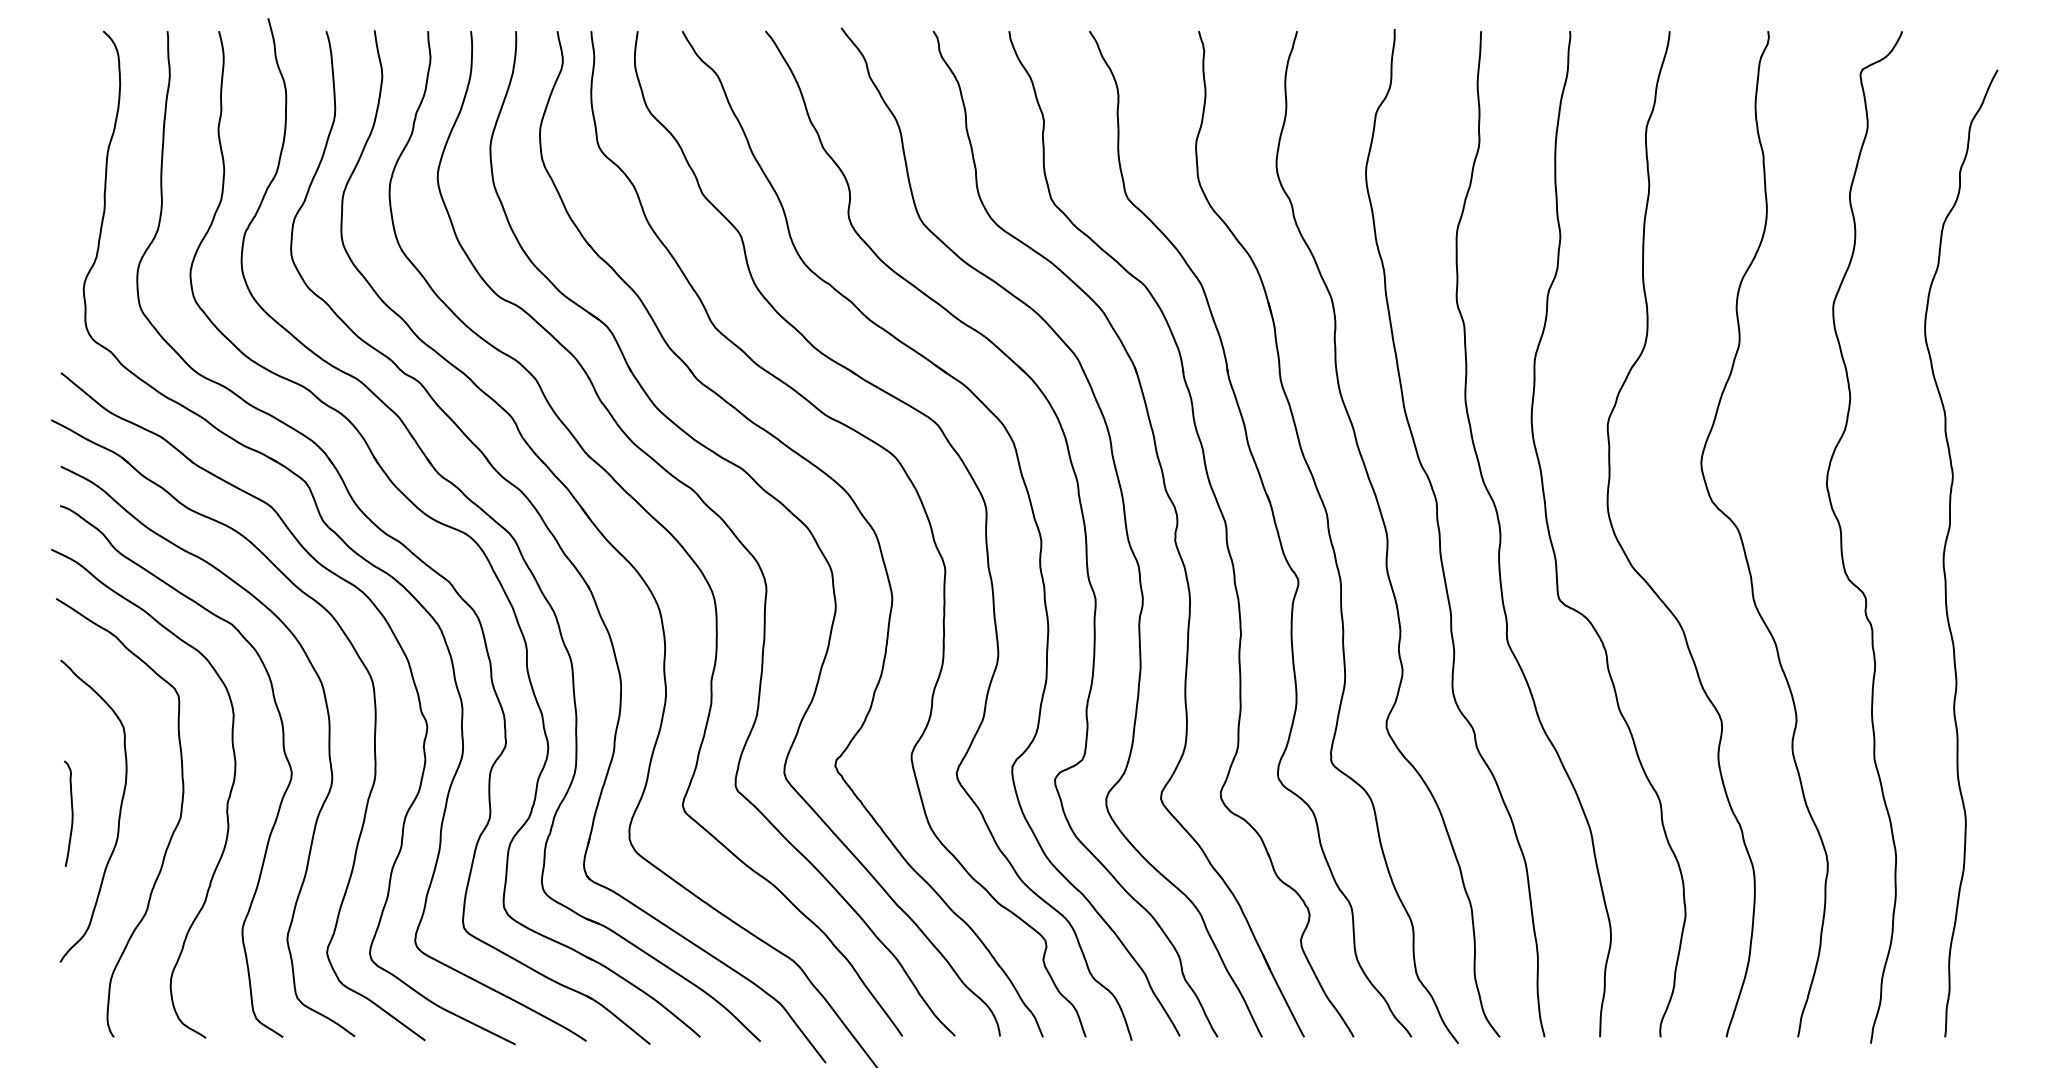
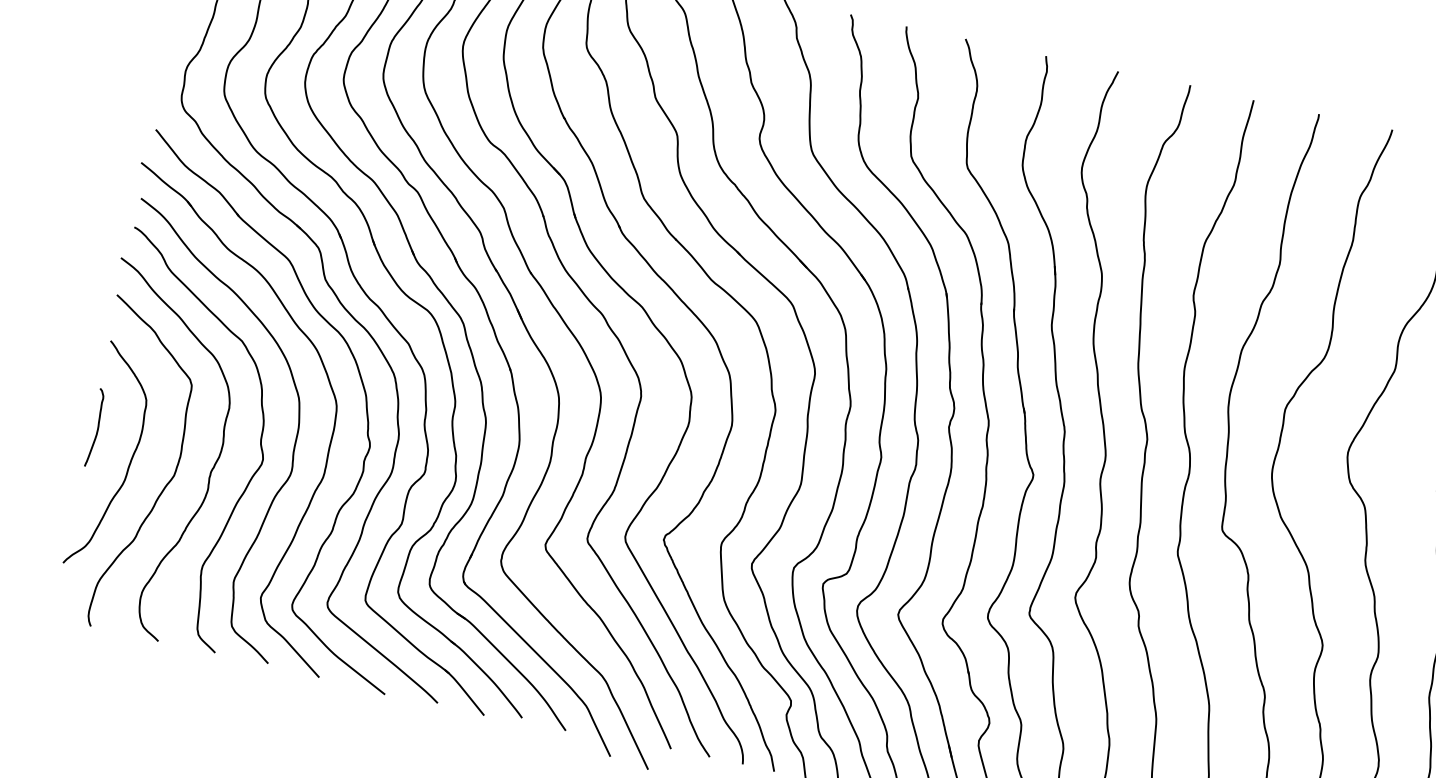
curve: (71, 813) -> (97, 428), moved

